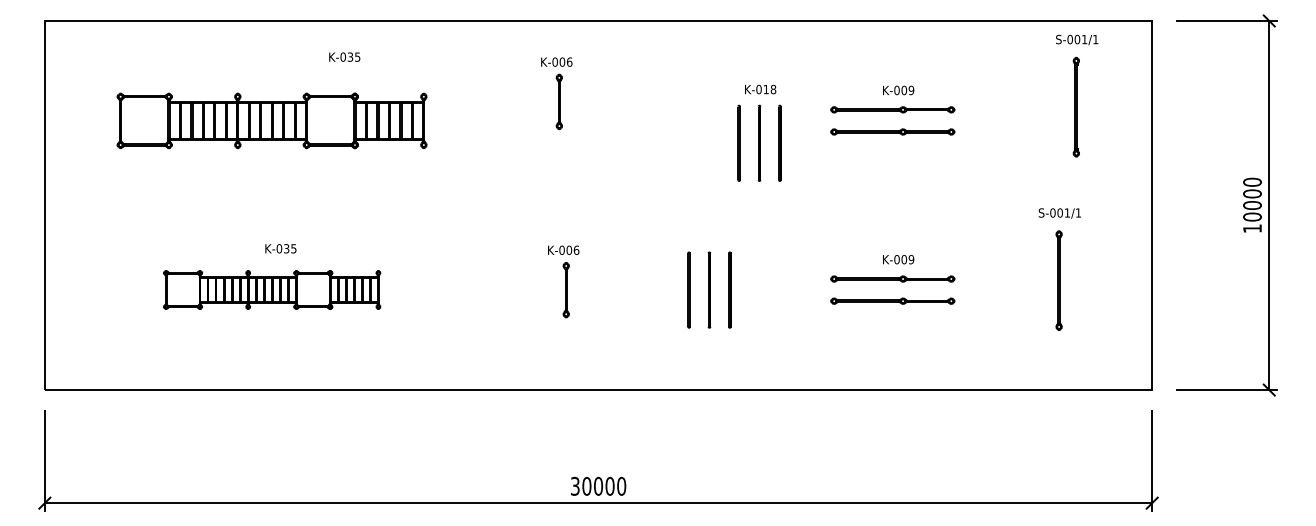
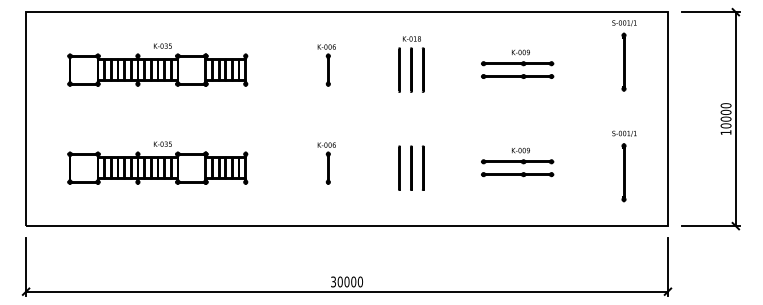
text: (344, 55) -> (162, 45), moved
part: (556, 93) -> (326, 65), moved
part: (759, 133) -> (411, 64), moved
part: (1059, 269) -> (624, 166), moved
part: (271, 288) -> (157, 167), size x1.43

